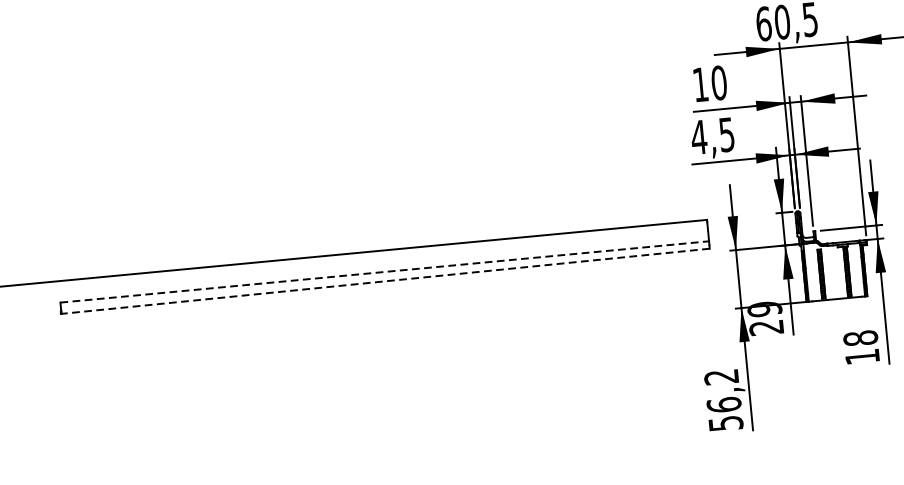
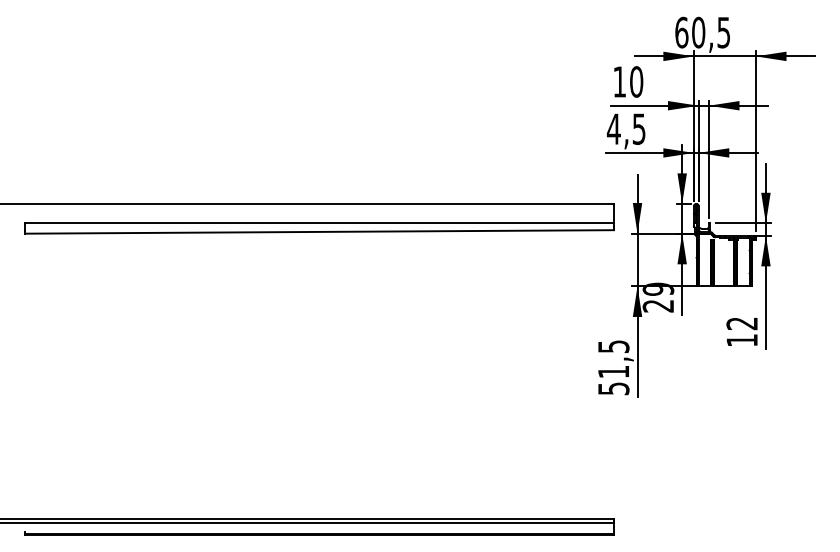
line: (385, 271) -> (320, 223), dashed -> solid
line: (385, 280) -> (319, 231), dashed -> solid
text: (861, 338) -> (742, 323), 18 -> 12
text: (722, 391) -> (613, 359), 56,2 -> 51,5

